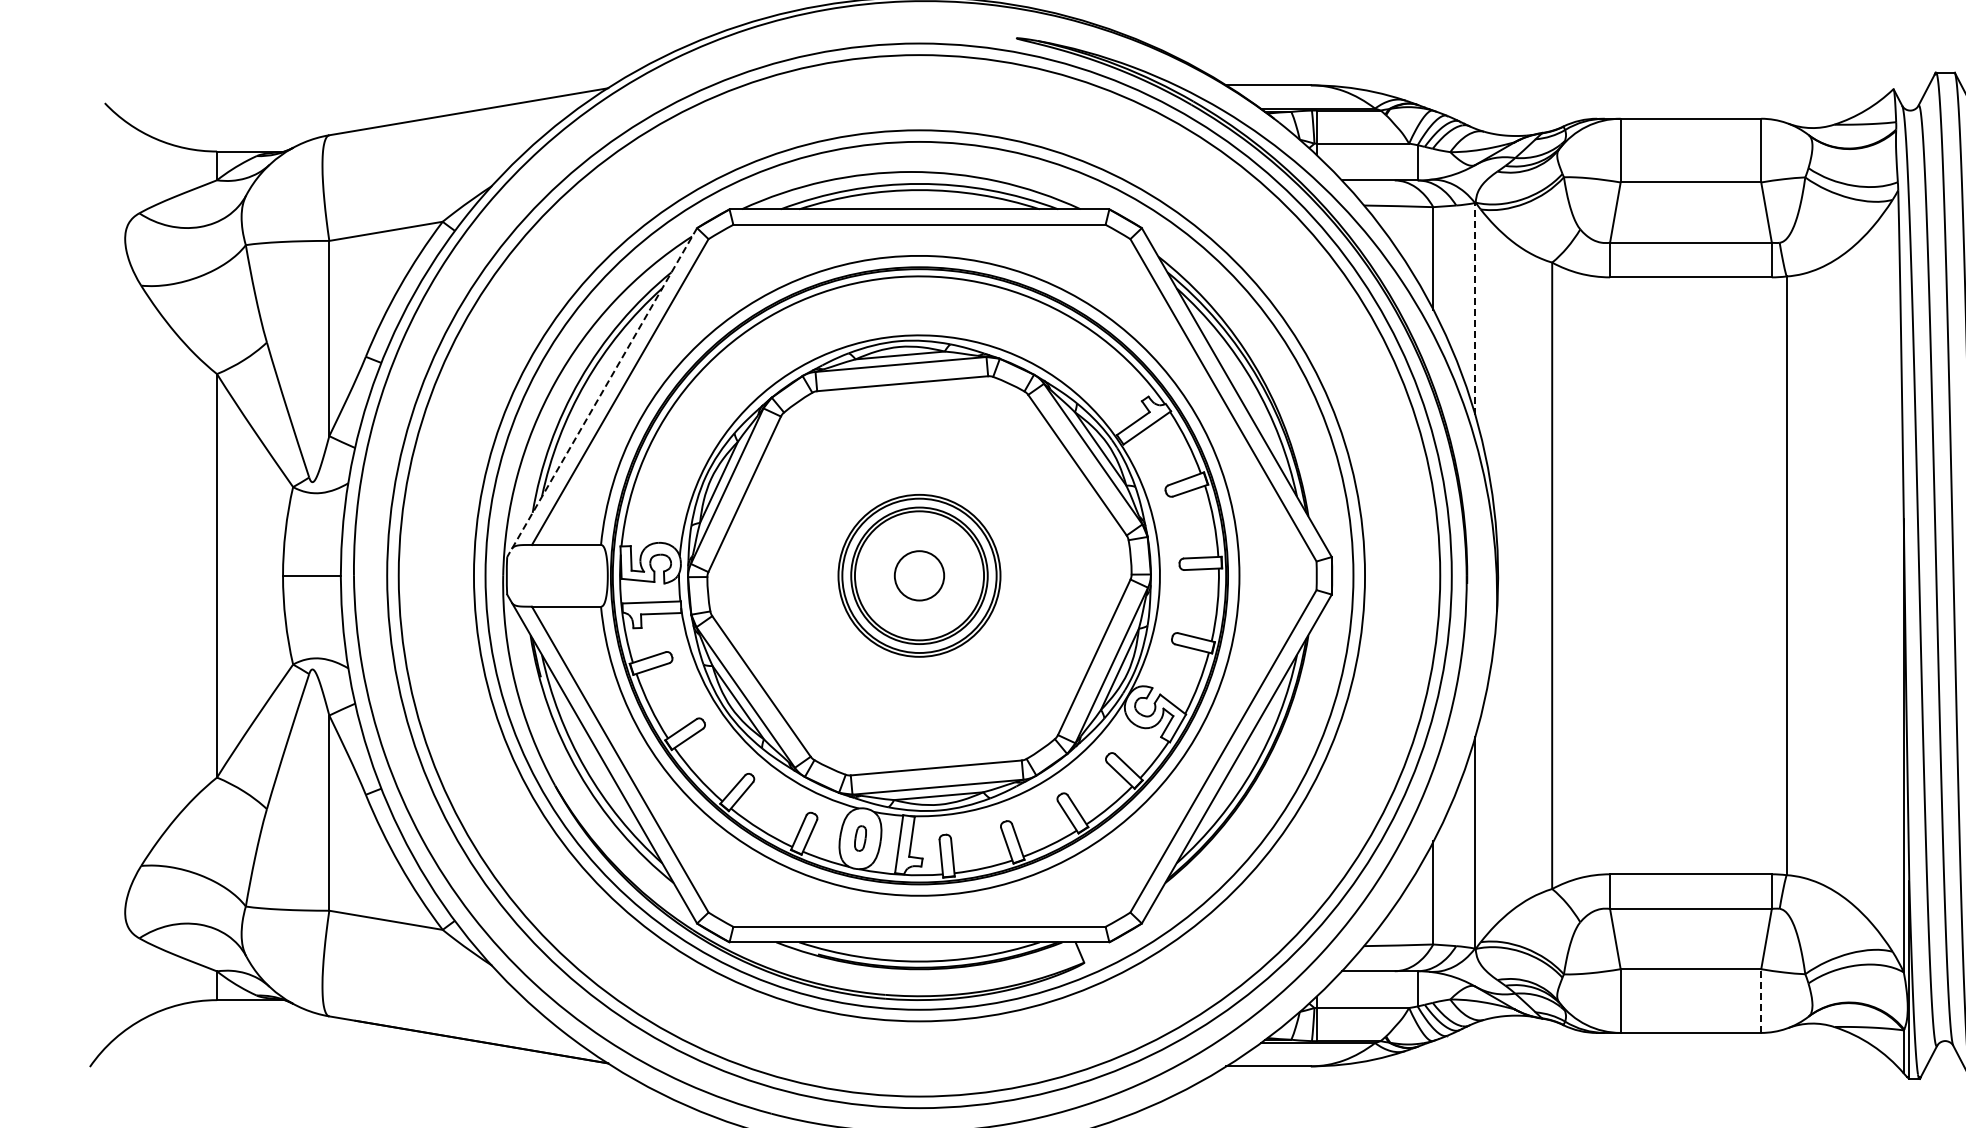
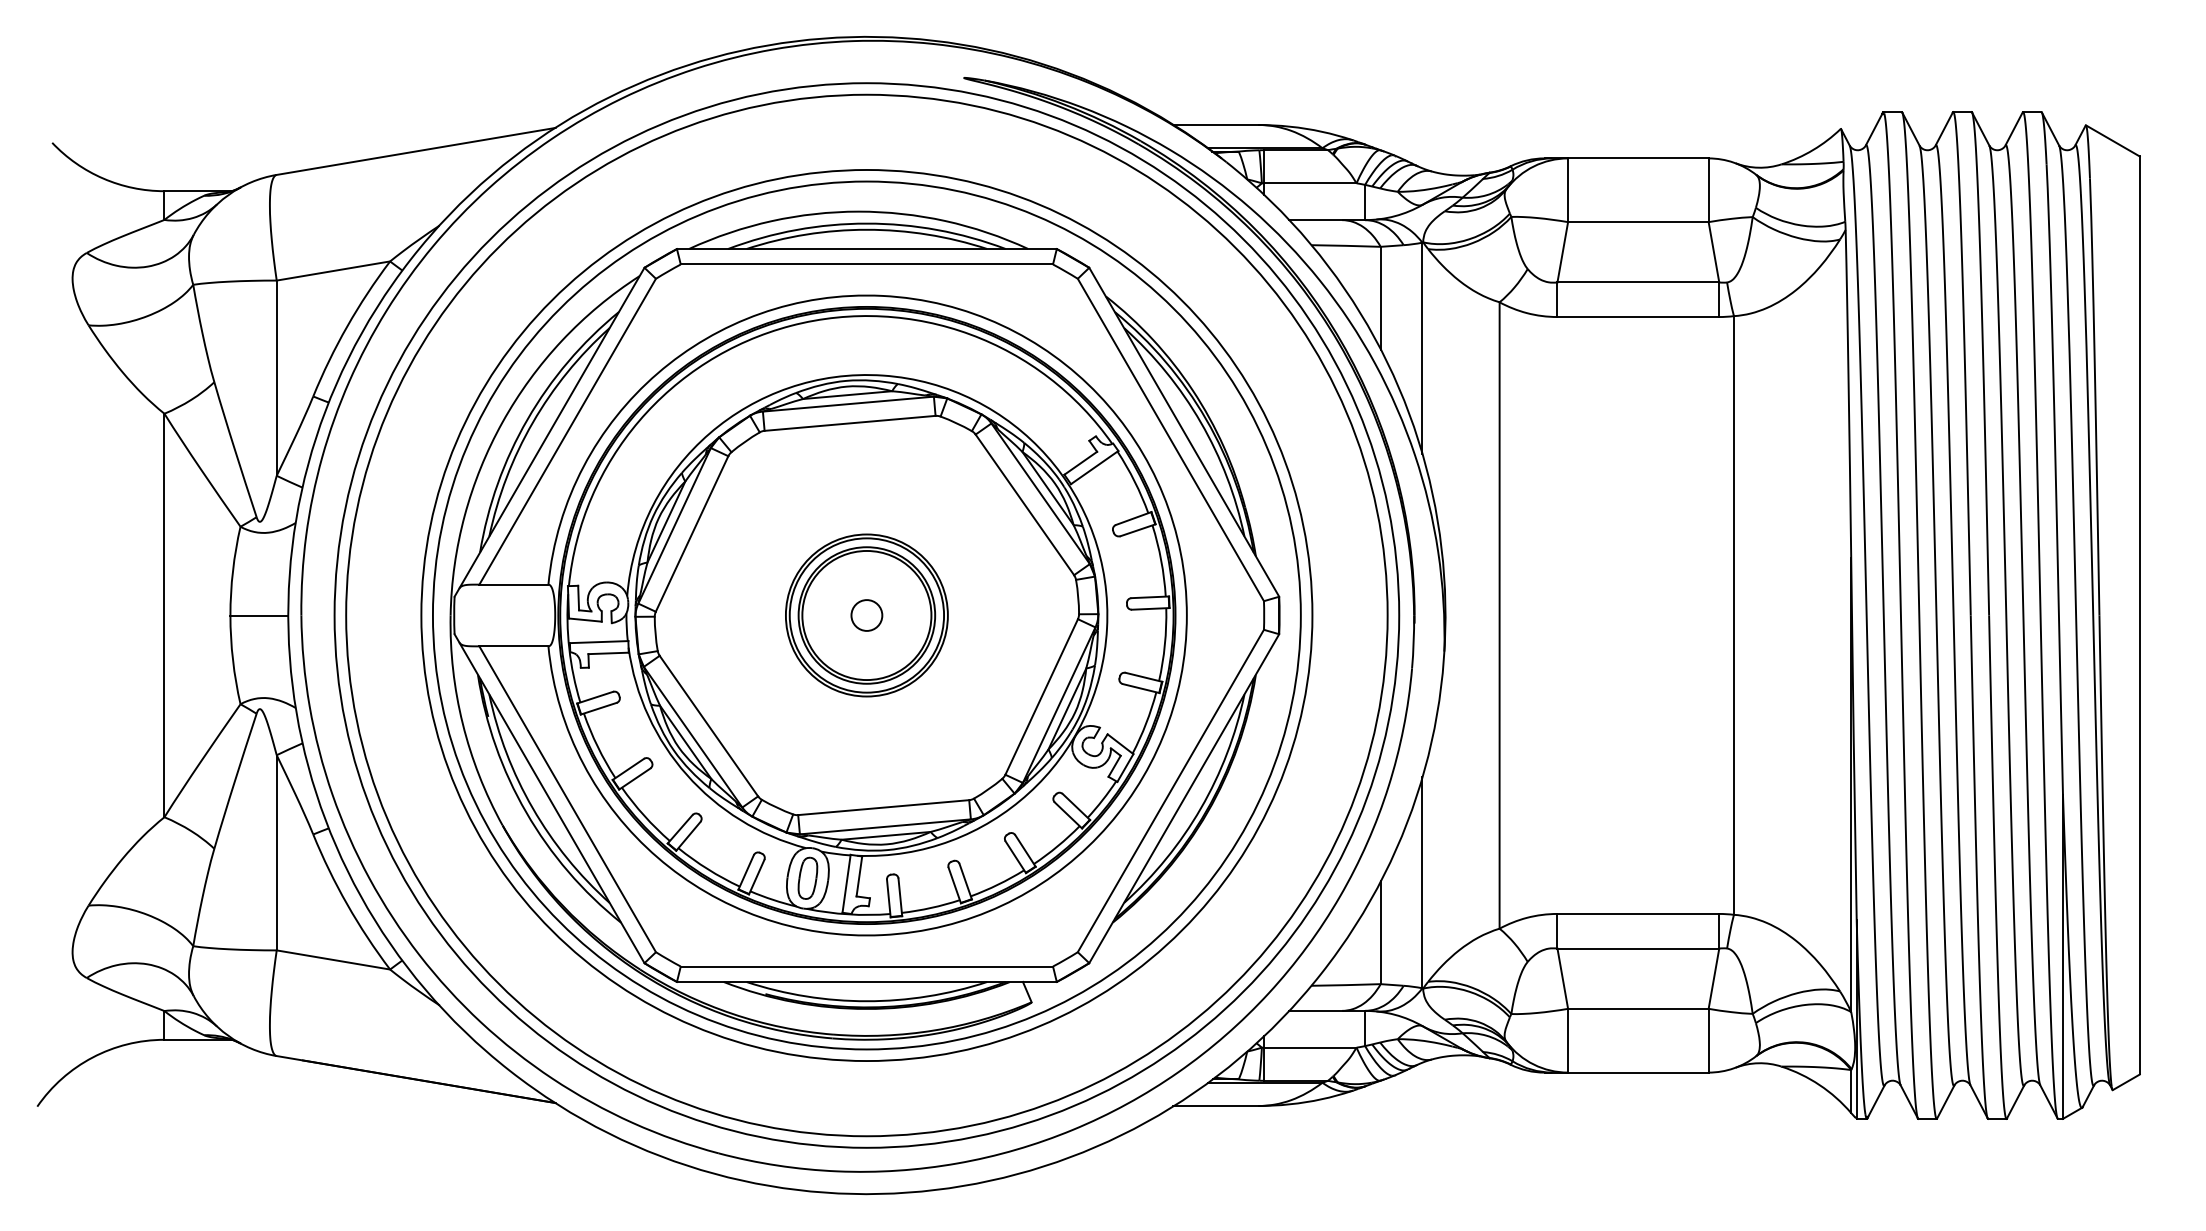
line: (1475, 308) -> (1422, 348), dashed -> solid
line: (602, 392) -> (549, 432), dashed -> solid
circle: (919, 575) -> (866, 615), size x0.62
part: (860, 837) -> (807, 877), size x1.67
line: (1761, 1000) -> (1708, 1040), dashed -> solid

